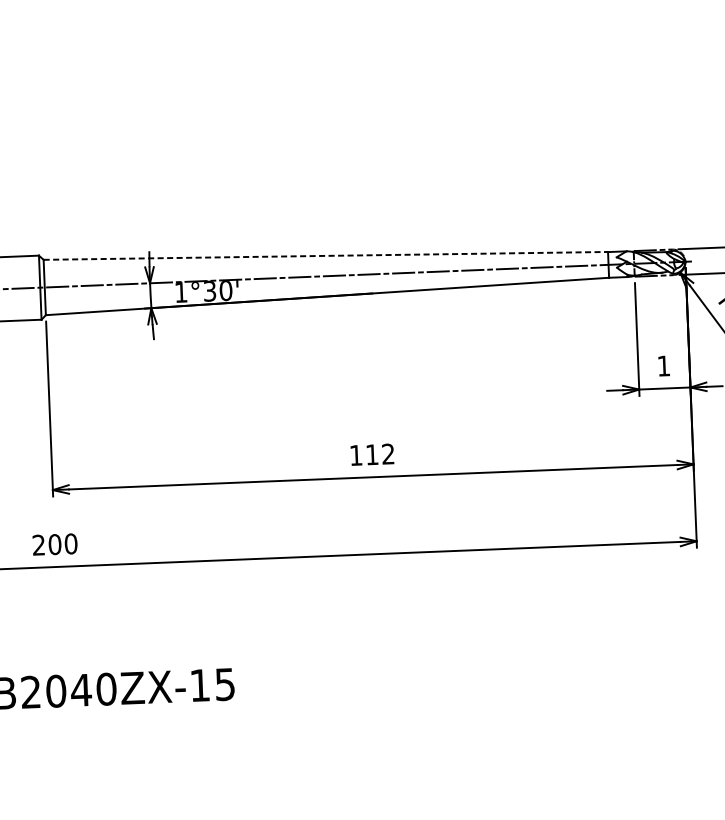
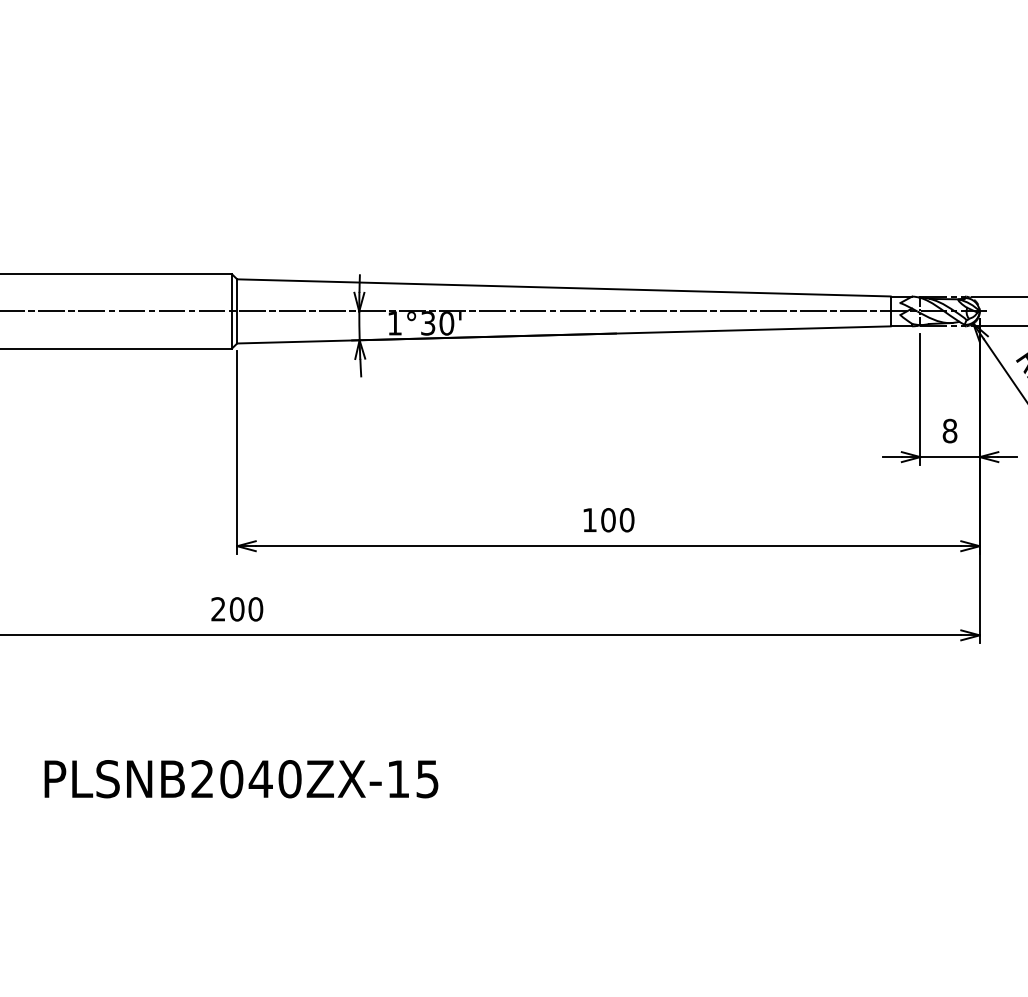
line: (325, 255) -> (563, 287), dashed -> solid
text: (663, 365) -> (949, 430), 1 -> 8
text: (380, 454) -> (617, 520), 112 -> 100

